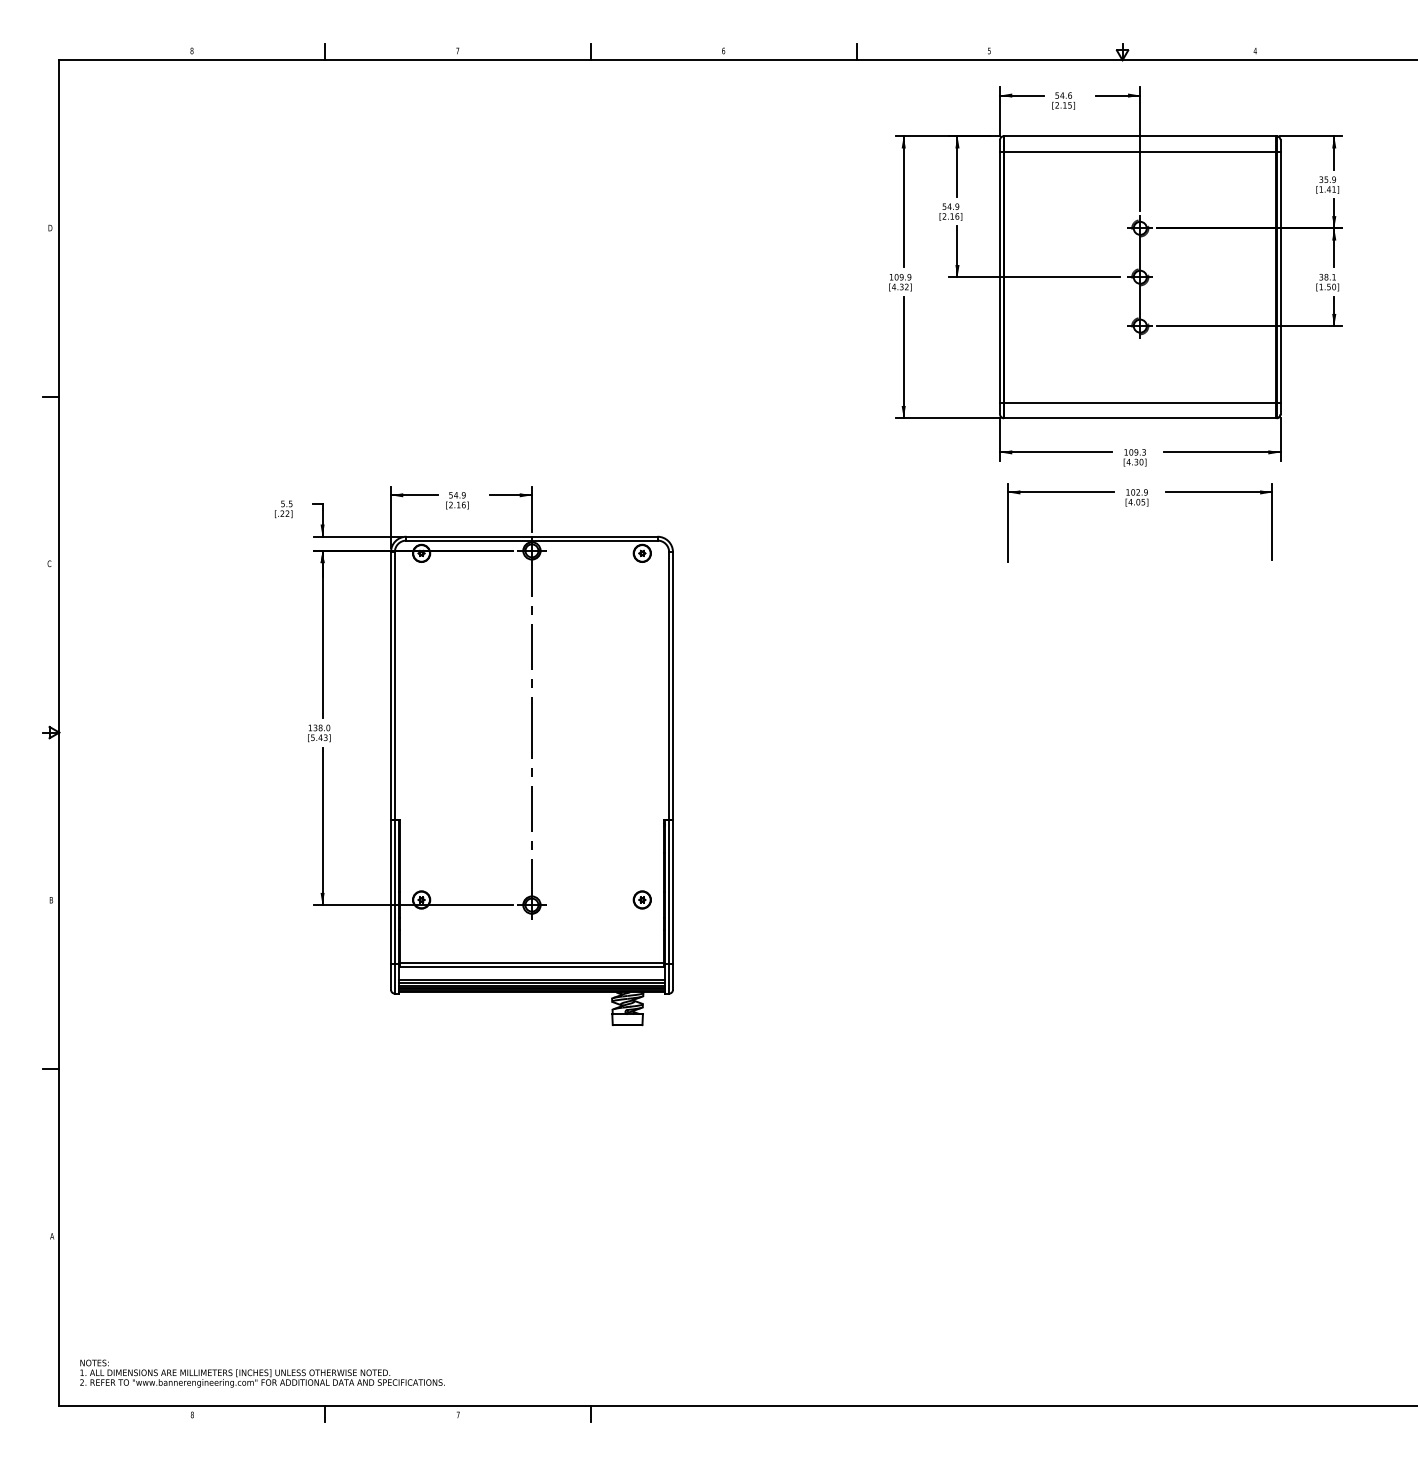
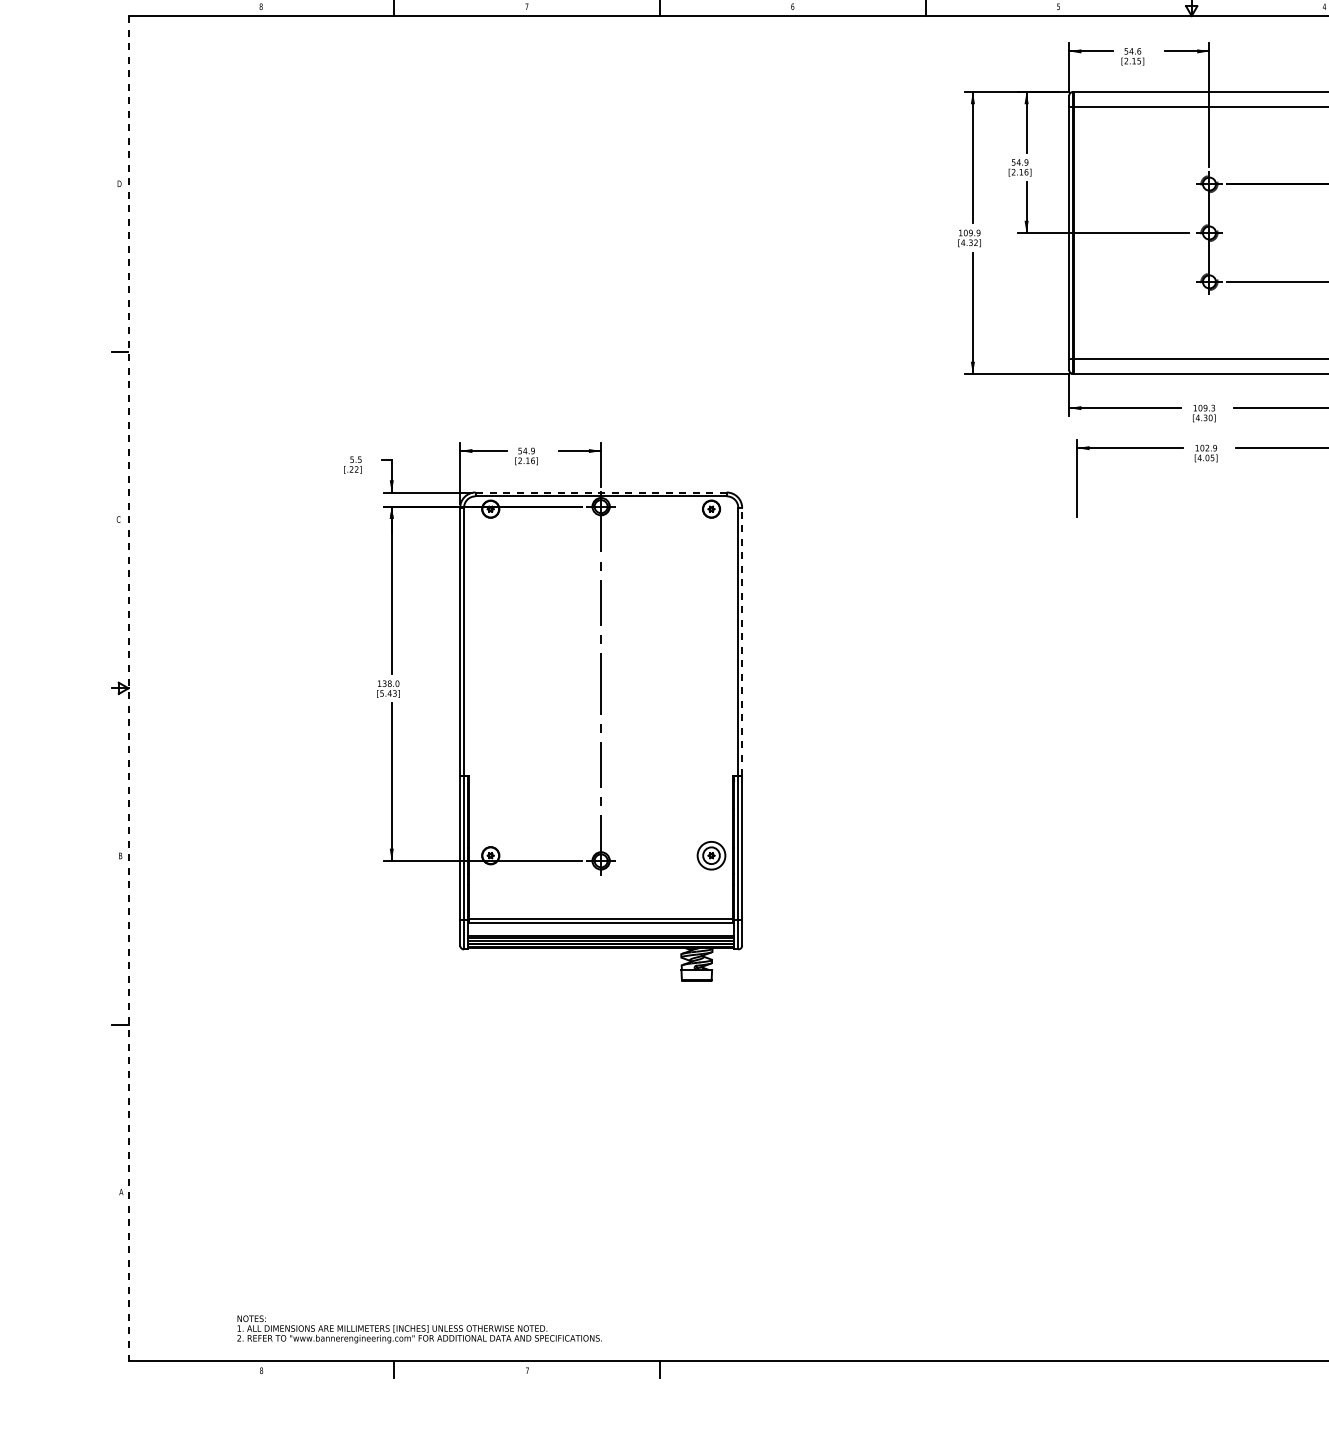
line: (532, 536) -> (601, 492), solid -> dashed
line: (673, 685) -> (742, 641), solid -> dashed
line: (59, 732) -> (128, 688), solid -> dashed
circle: (642, 899) -> (711, 855), size x1.6
text: (262, 1373) -> (419, 1329), moved

